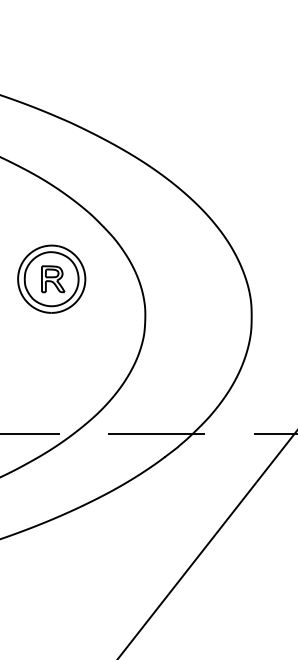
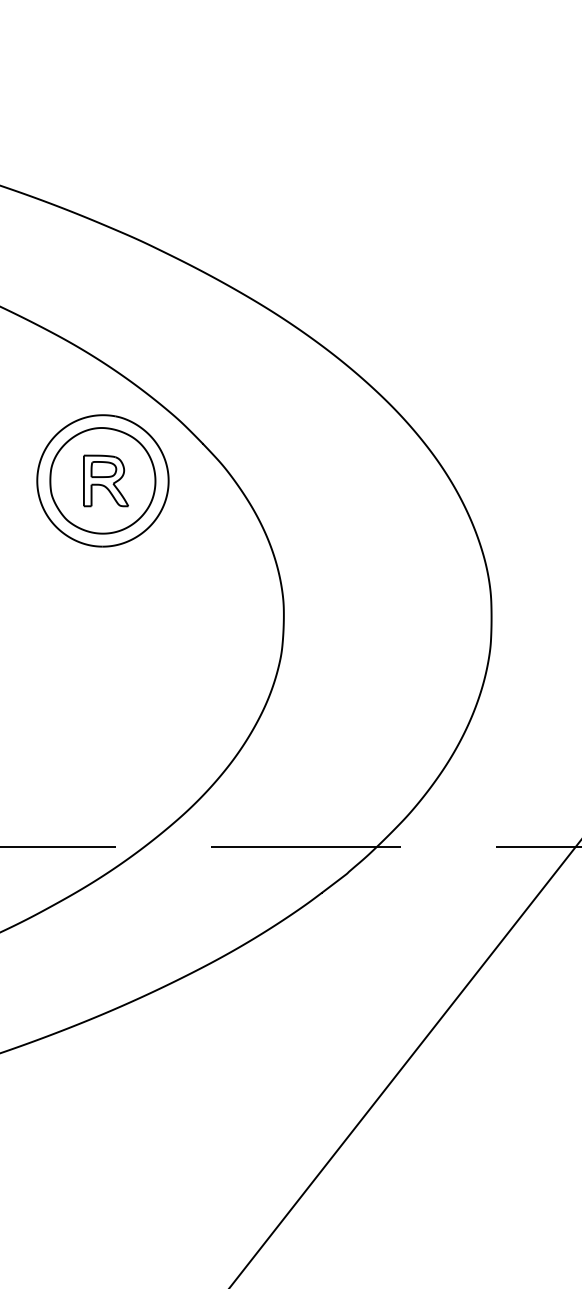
part: (51, 278) -> (102, 479), moved

